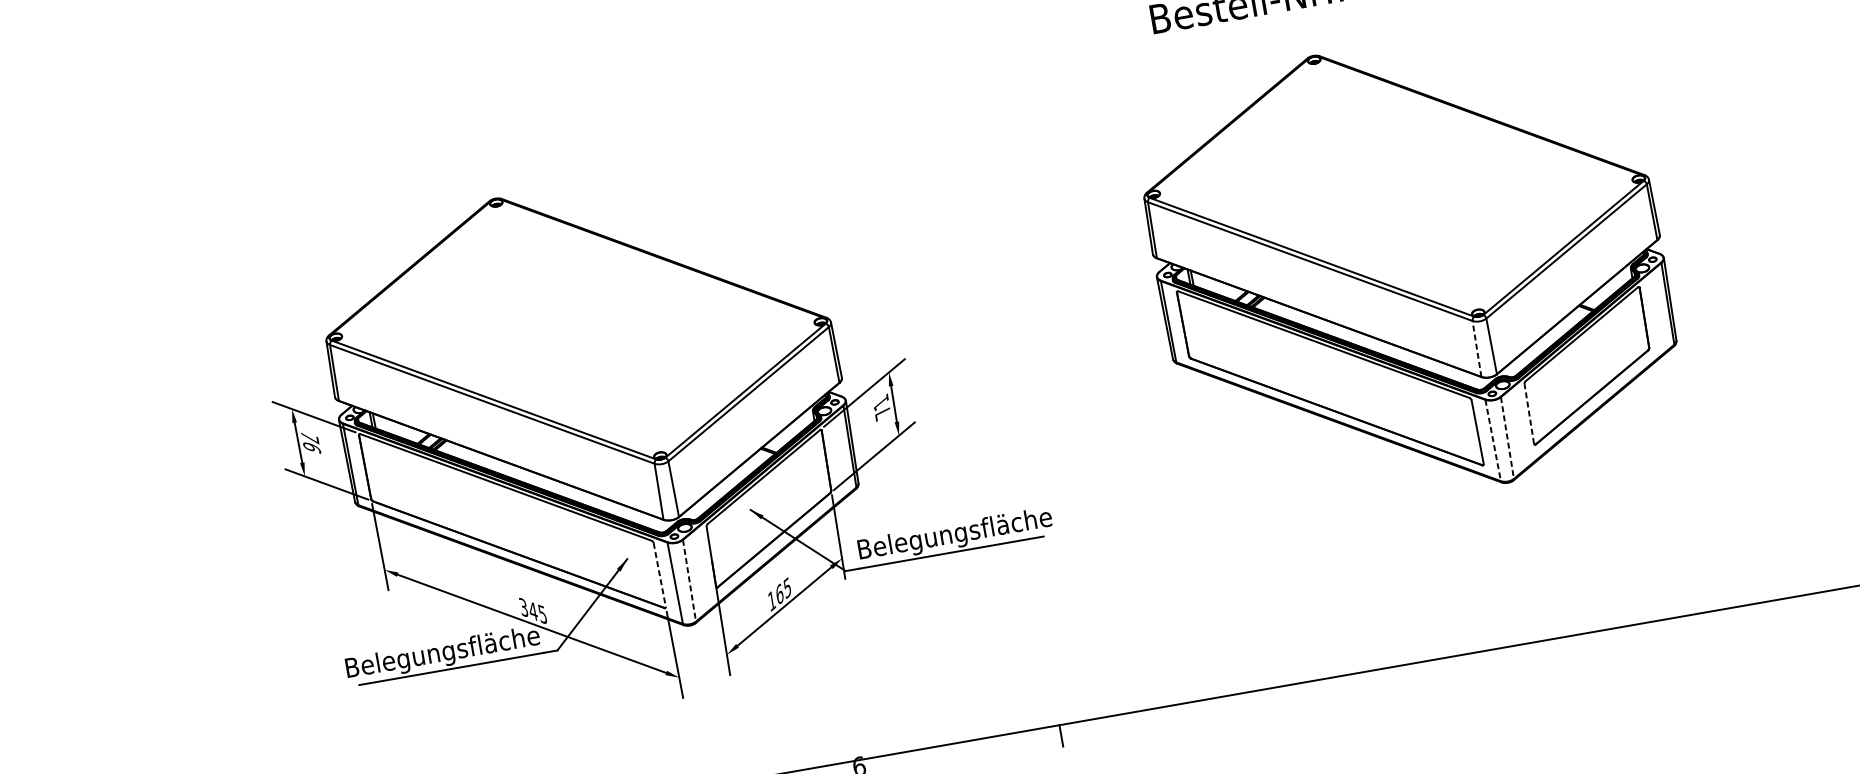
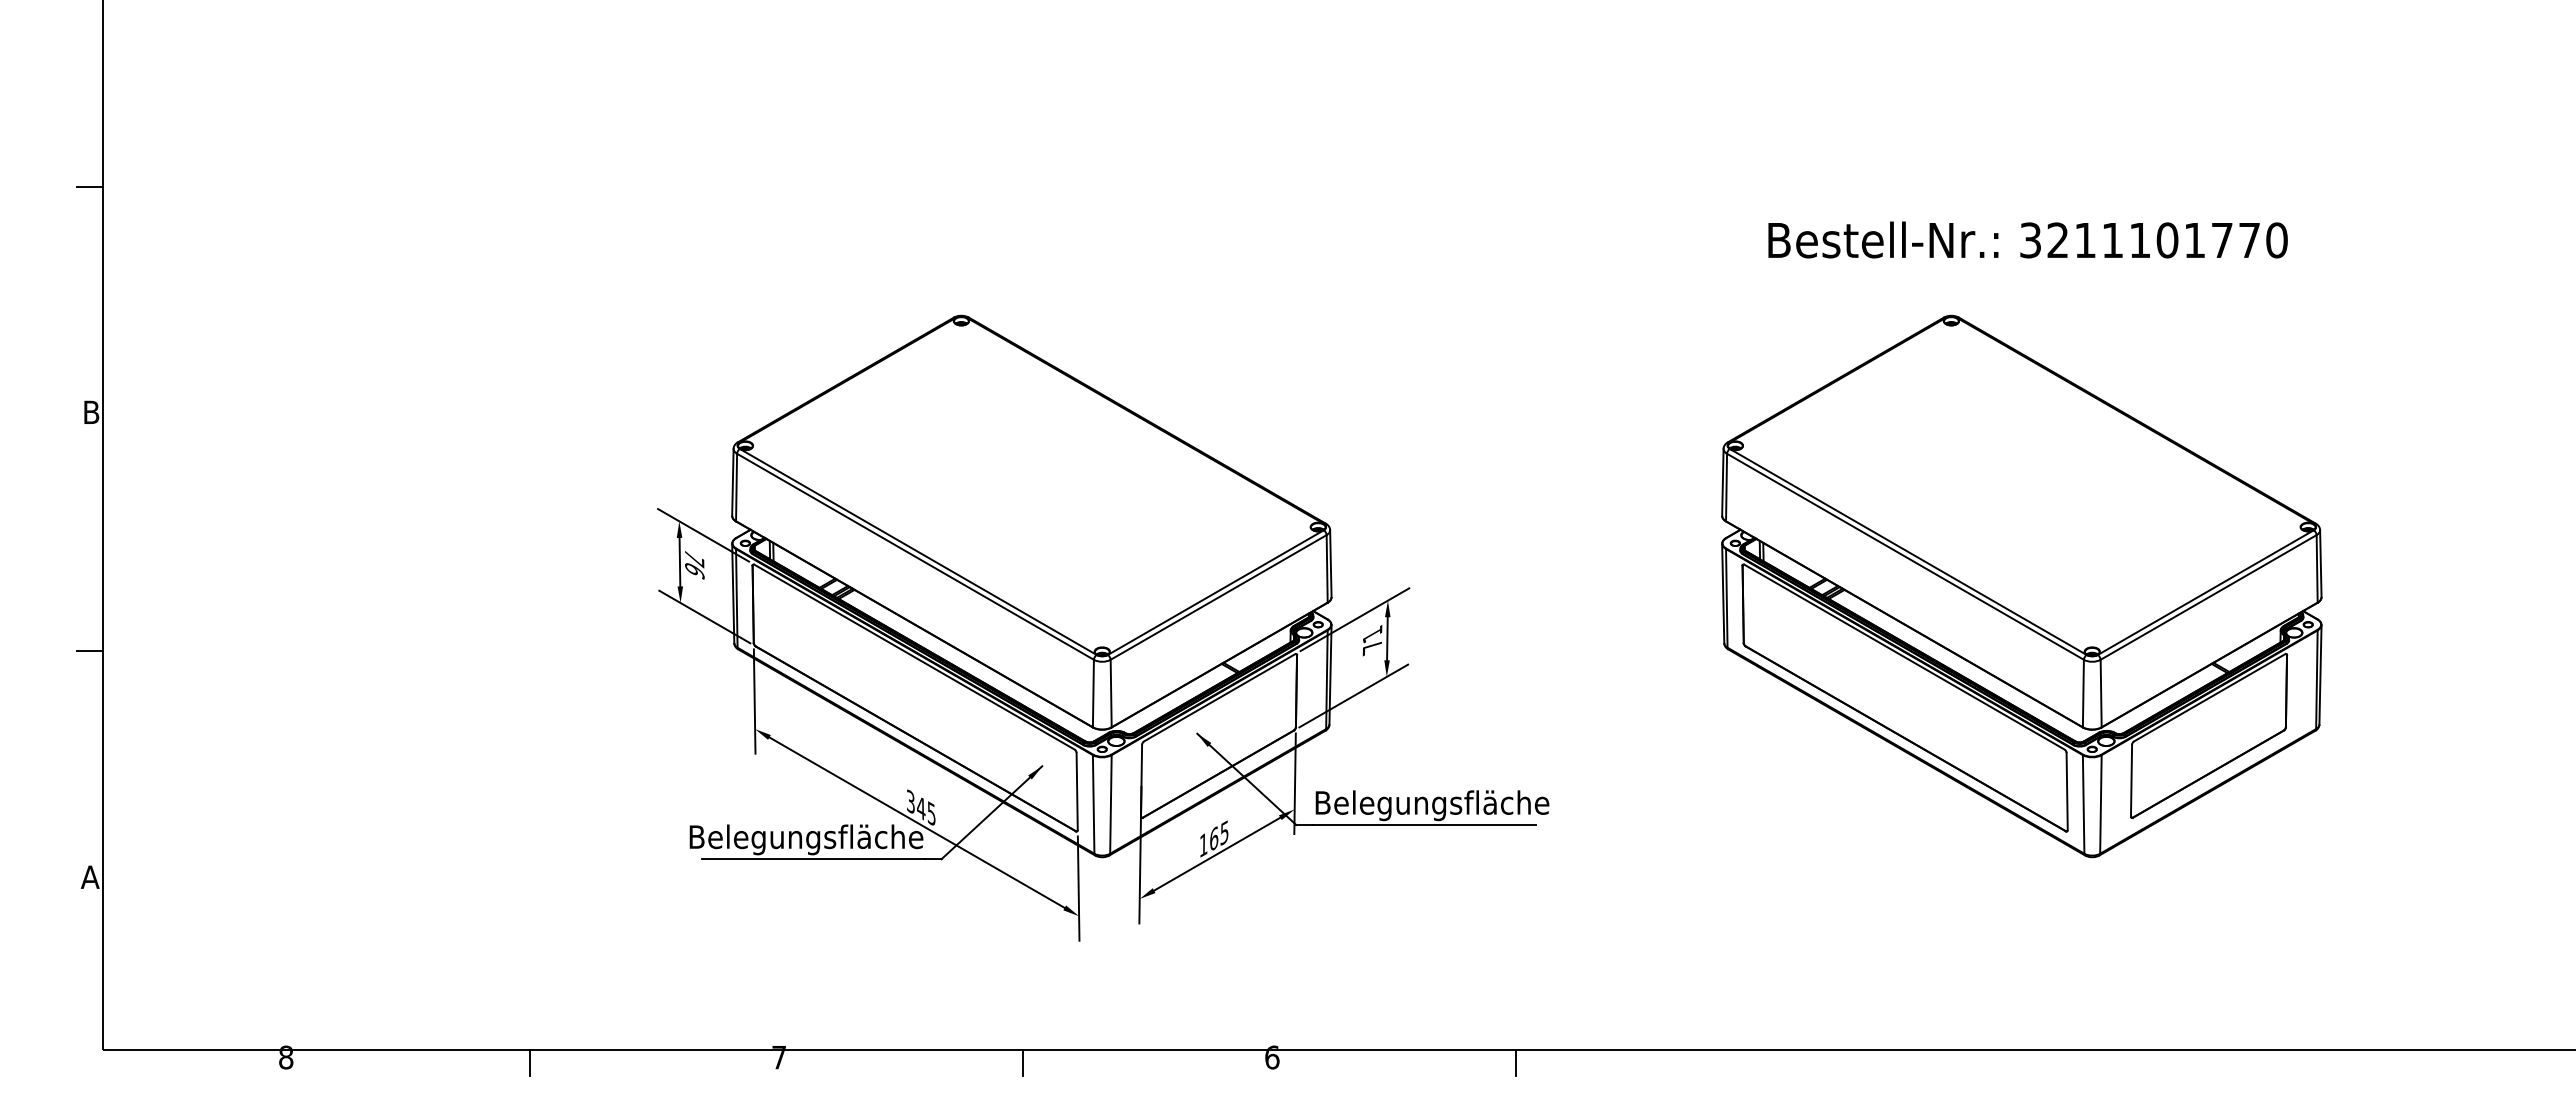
line: (1477, 348) -> (2083, 693), dashed -> solid
line: (1529, 413) -> (2131, 780), dashed -> solid
line: (1507, 438) -> (2100, 804), dashed -> solid
line: (1493, 440) -> (2083, 804), dashed -> solid
line: (660, 574) -> (1077, 791), dashed -> solid
line: (689, 580) -> (1110, 804), dashed -> solid

